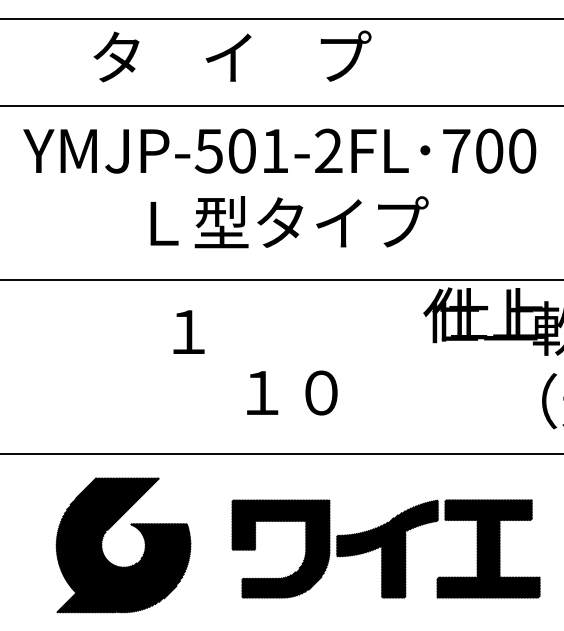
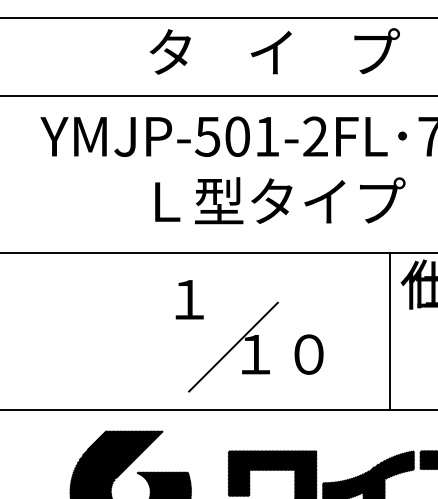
text: (232, 56) -> (274, 51), moved
line: (411, 367) -> (390, 331), added
line: (237, 384) -> (233, 346), added

